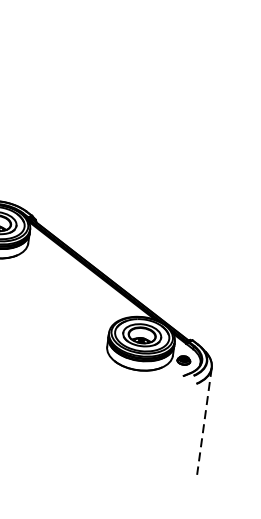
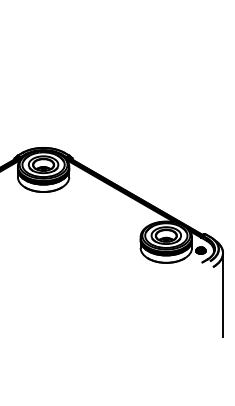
line: (204, 421) -> (223, 295), dashed -> solid

